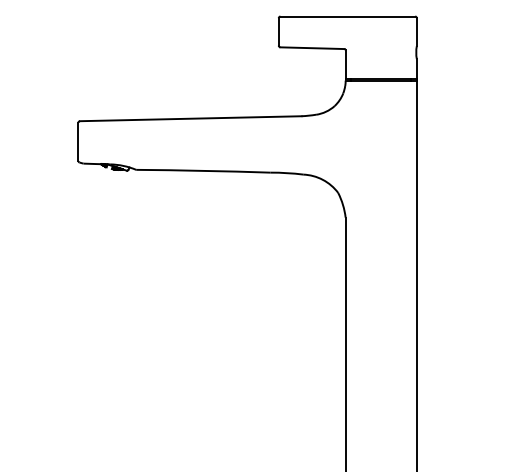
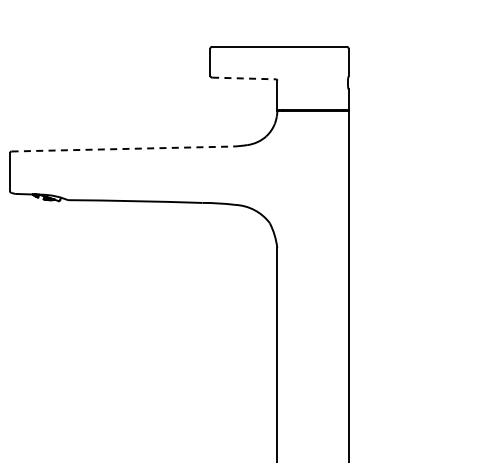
line: (312, 48) -> (244, 78), solid -> dashed
line: (190, 118) -> (122, 148), solid -> dashed

